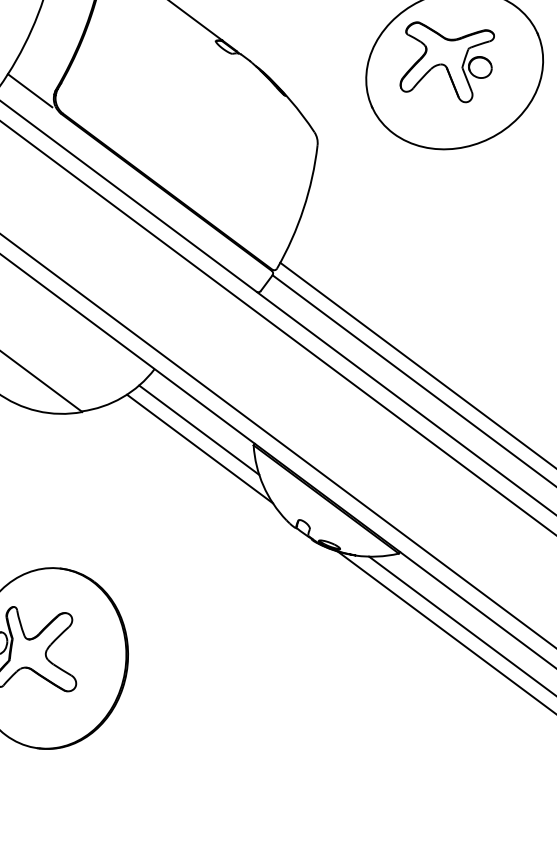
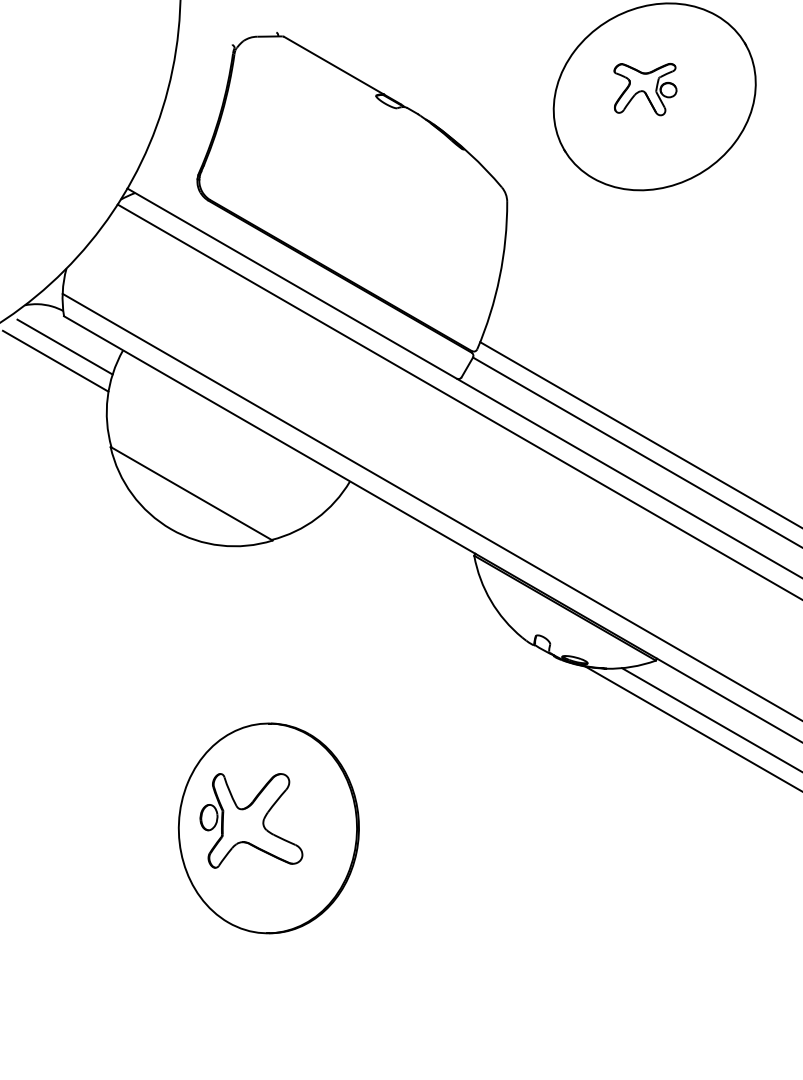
part: (447, 62) -> (645, 89), size x0.6
line: (29, 91) -> (168, 178), removed
line: (199, 430) -> (409, 545), removed
line: (199, 448) -> (412, 566), removed

